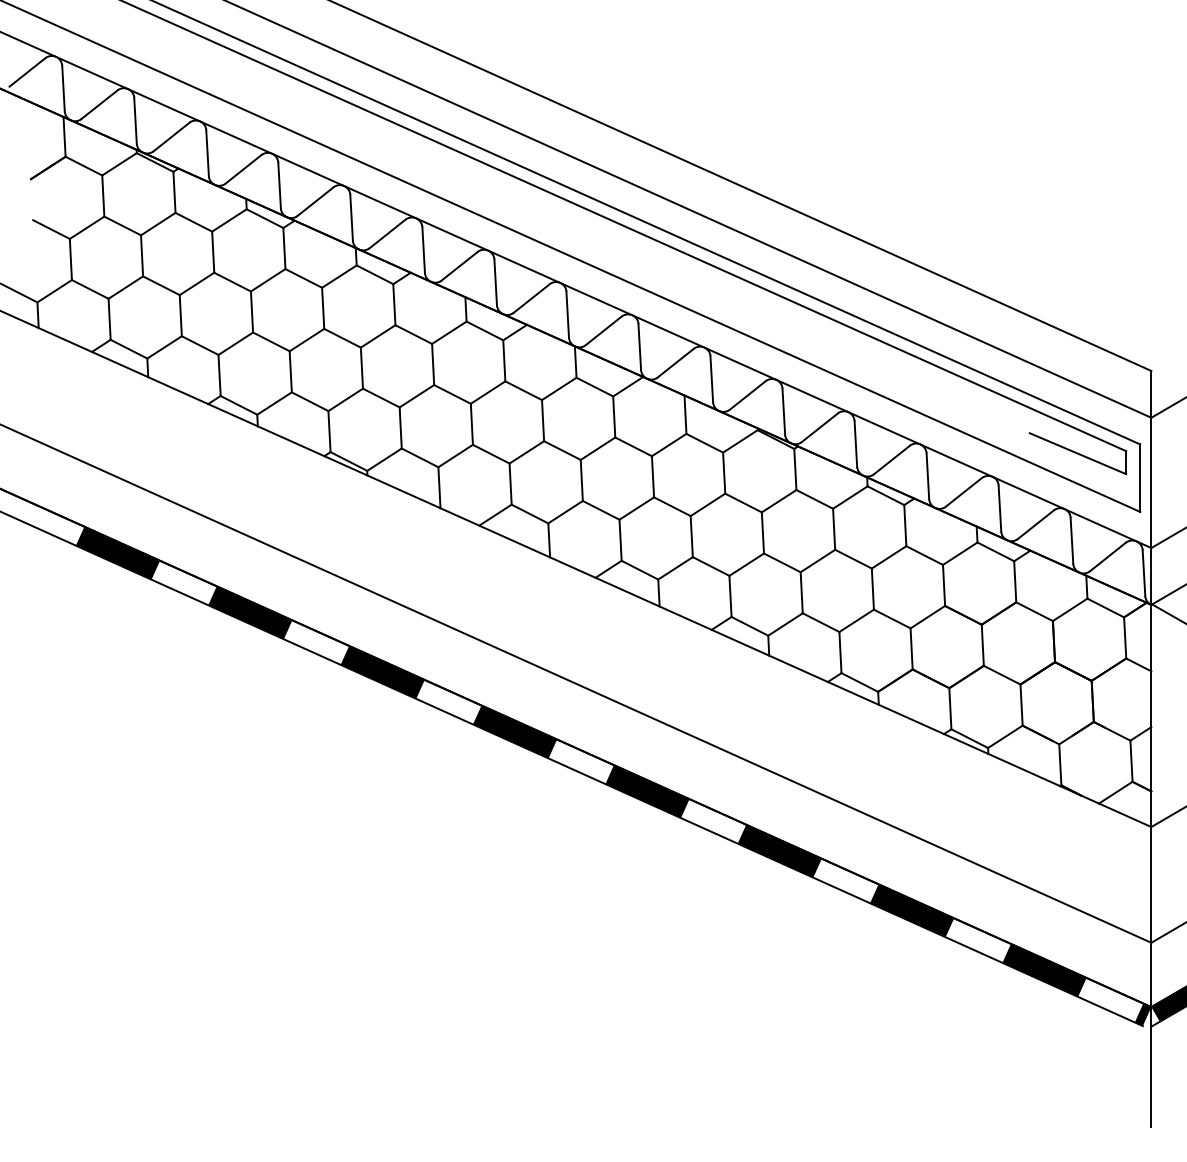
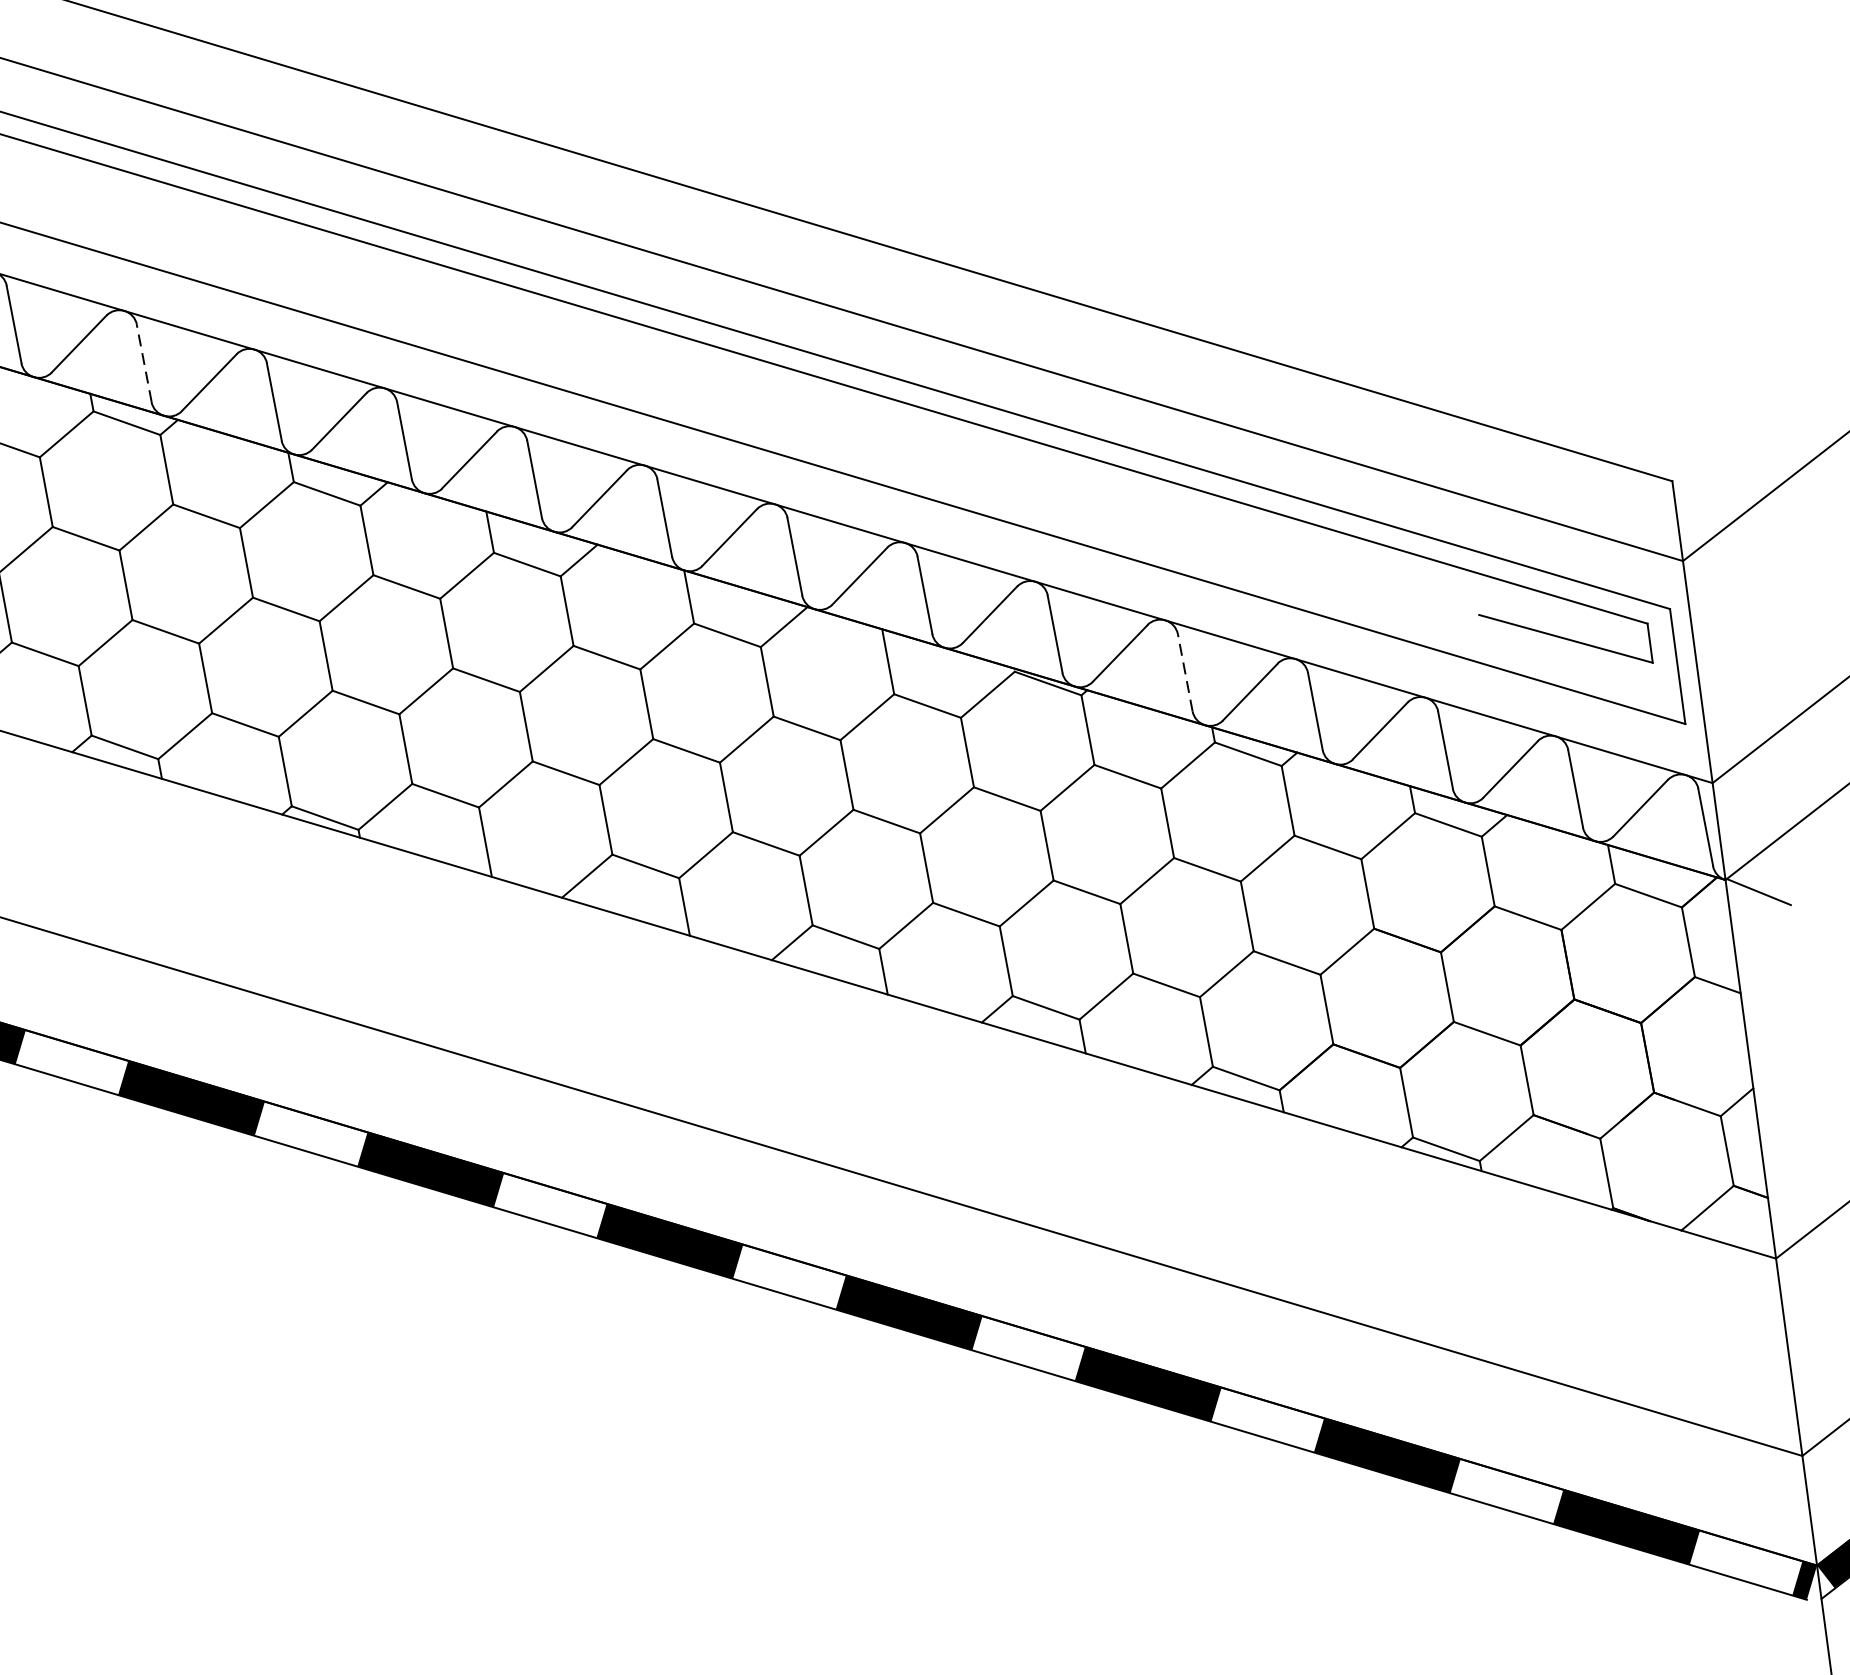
line: (279, 185) -> (144, 363), solid -> dashed
line: (855, 443) -> (1184, 672), solid -> dashed

